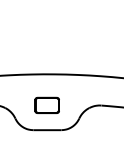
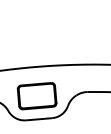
part: (46, 105) -> (36, 96), size x1.67

